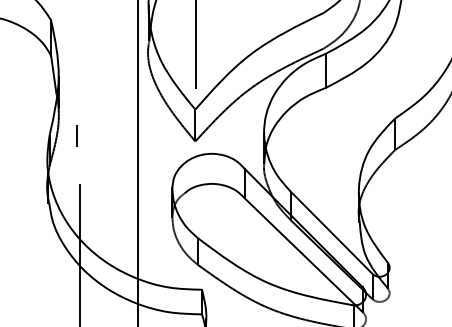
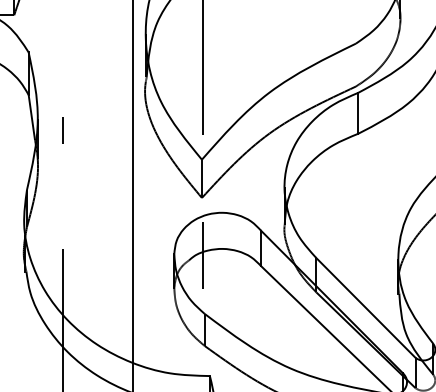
line: (76, 135) -> (62, 129), moved
line: (196, 189) -> (203, 255), added

